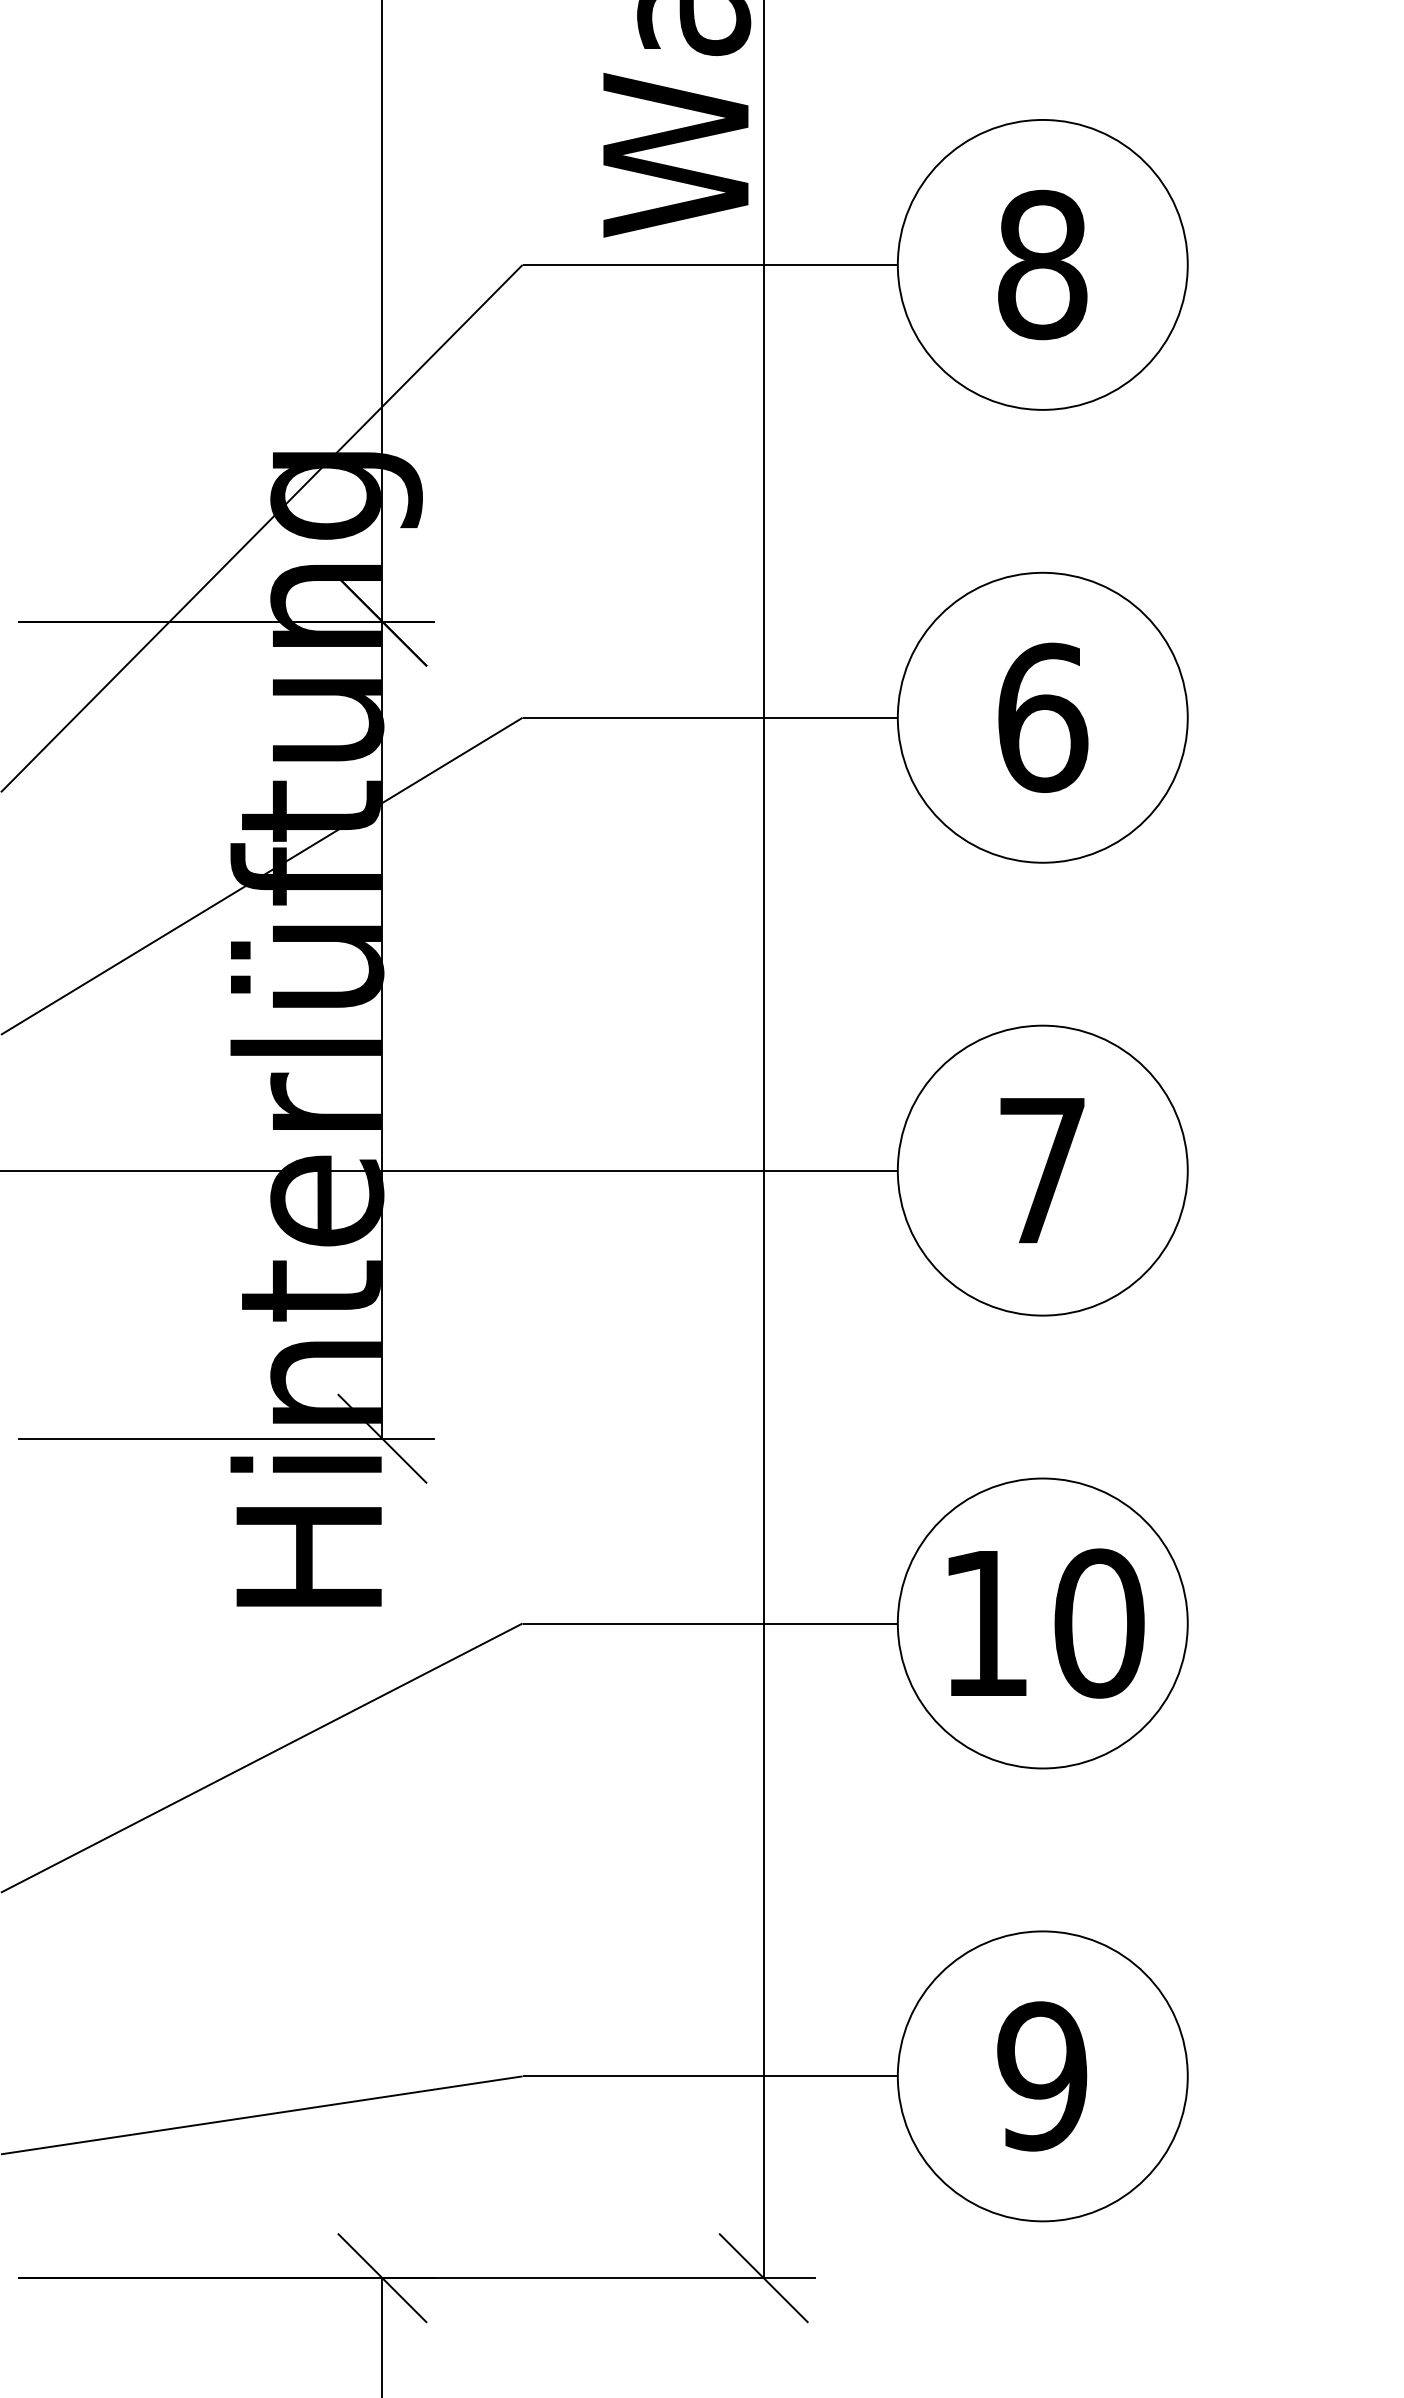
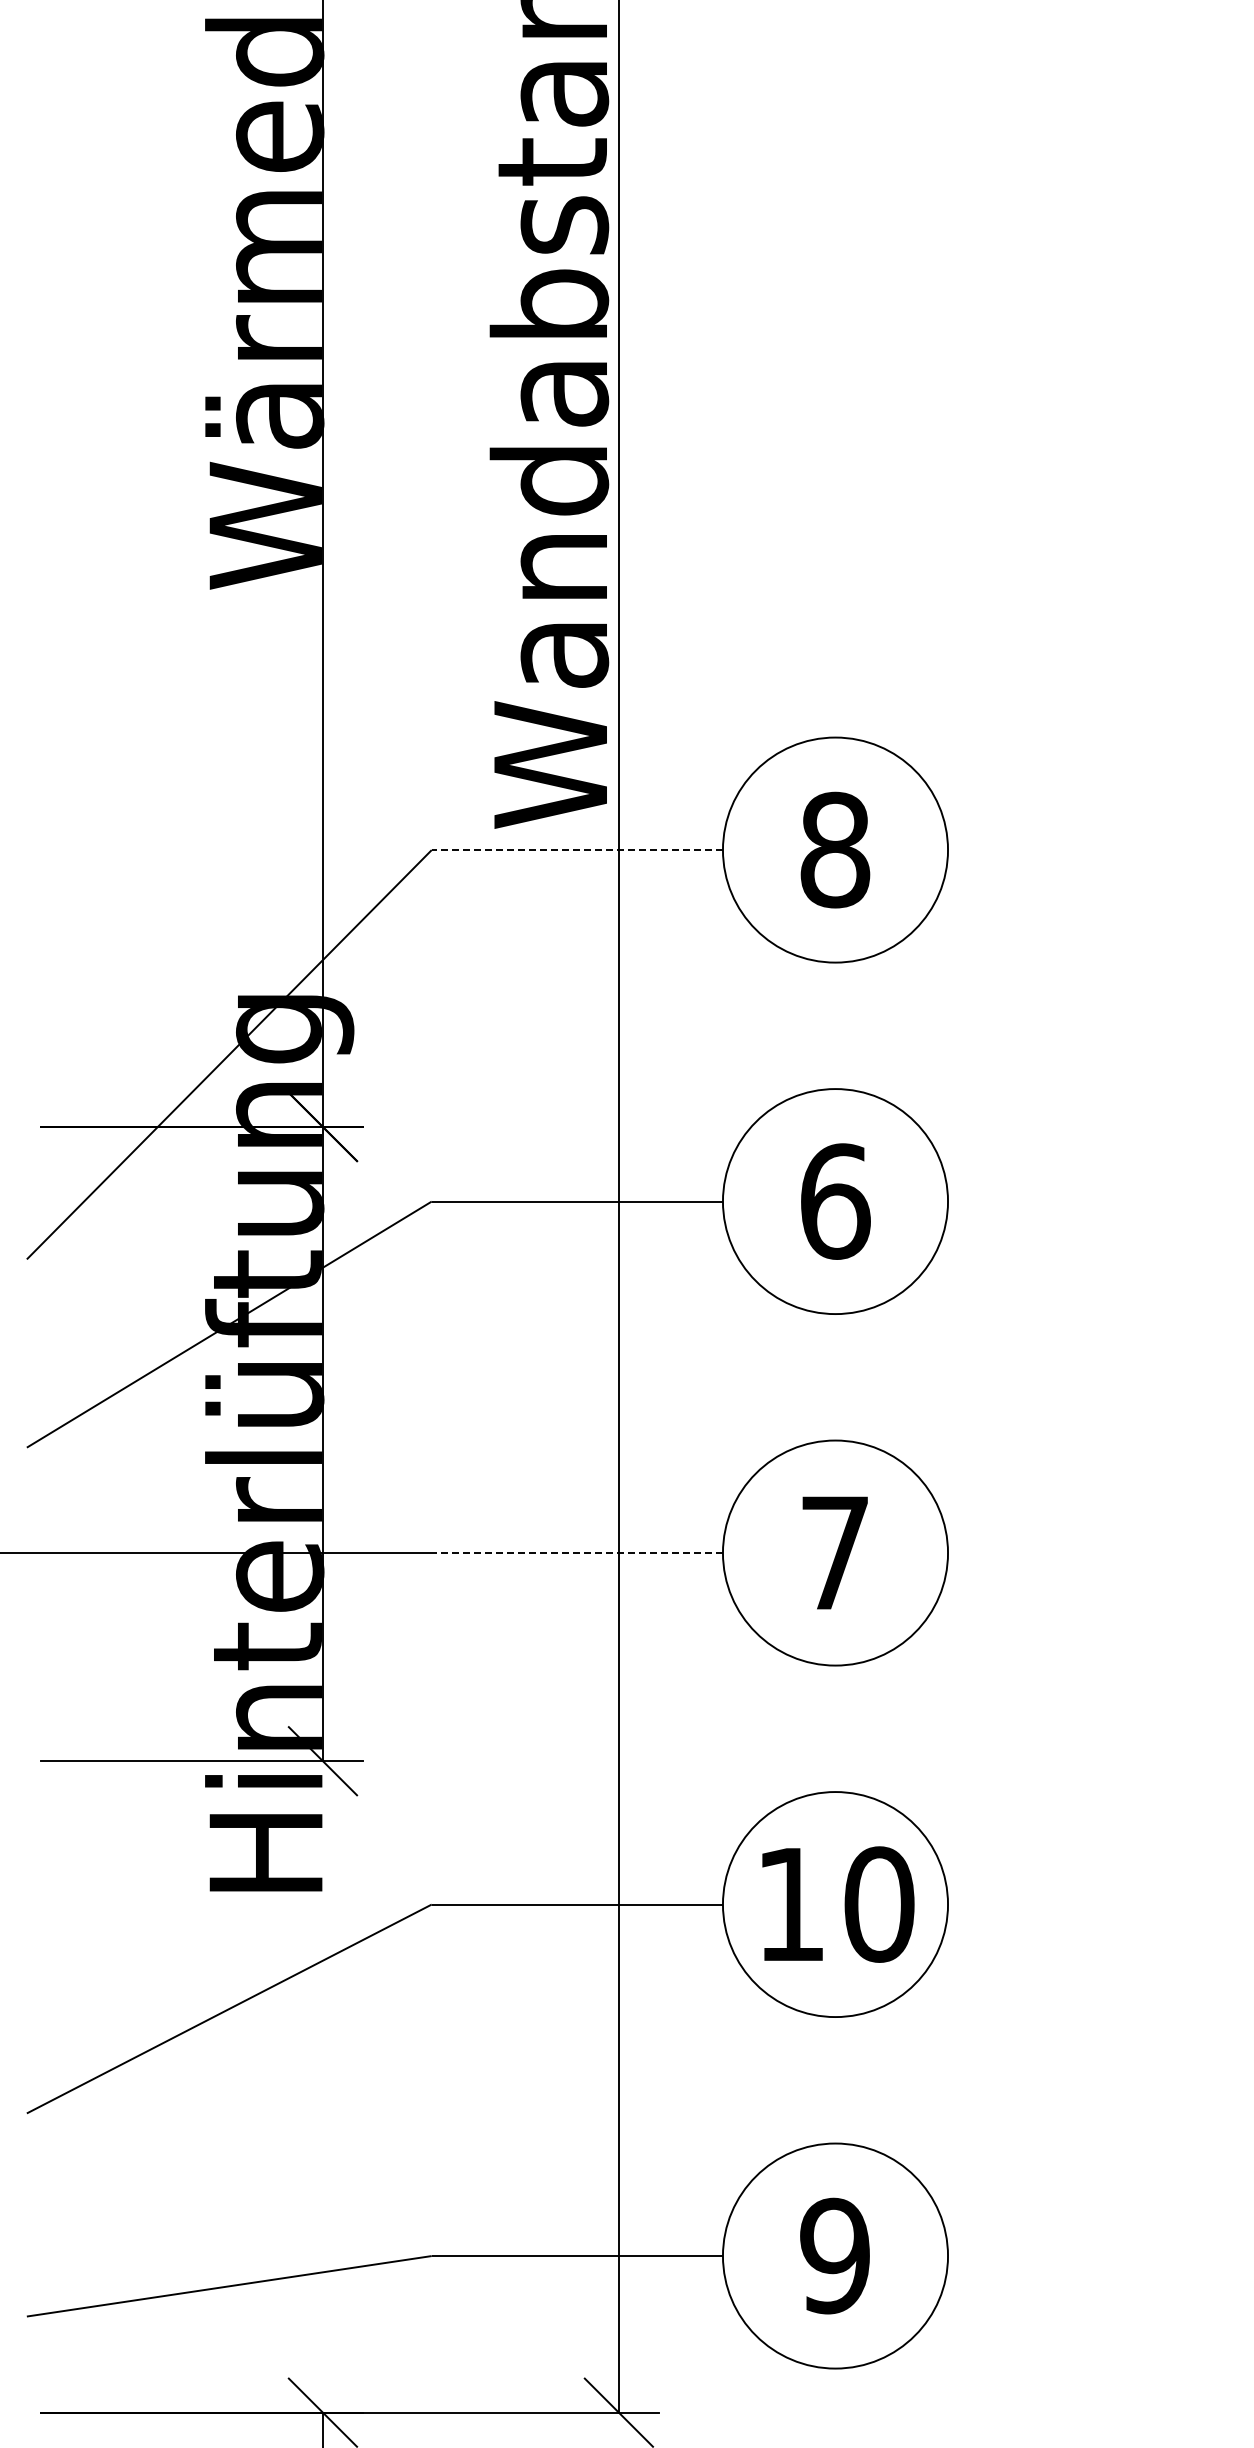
line: (710, 265) -> (577, 850), solid -> dashed
line: (710, 1171) -> (577, 1553), solid -> dashed

